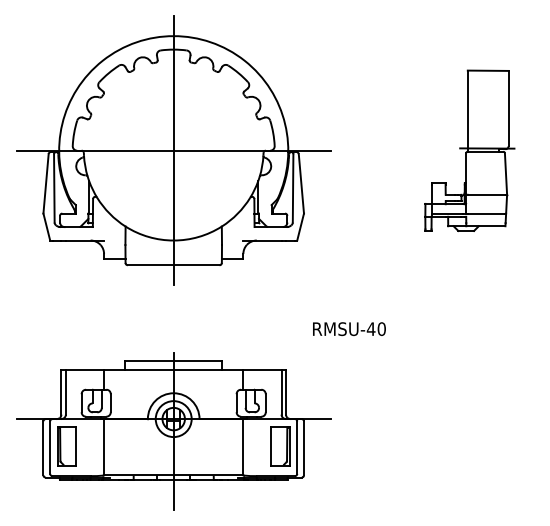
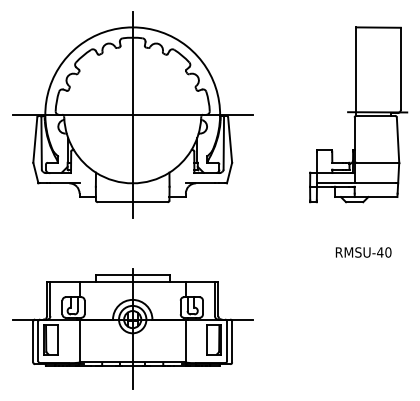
part: (469, 150) -> (358, 114), size x1.43
text: (349, 329) -> (363, 252), moved

